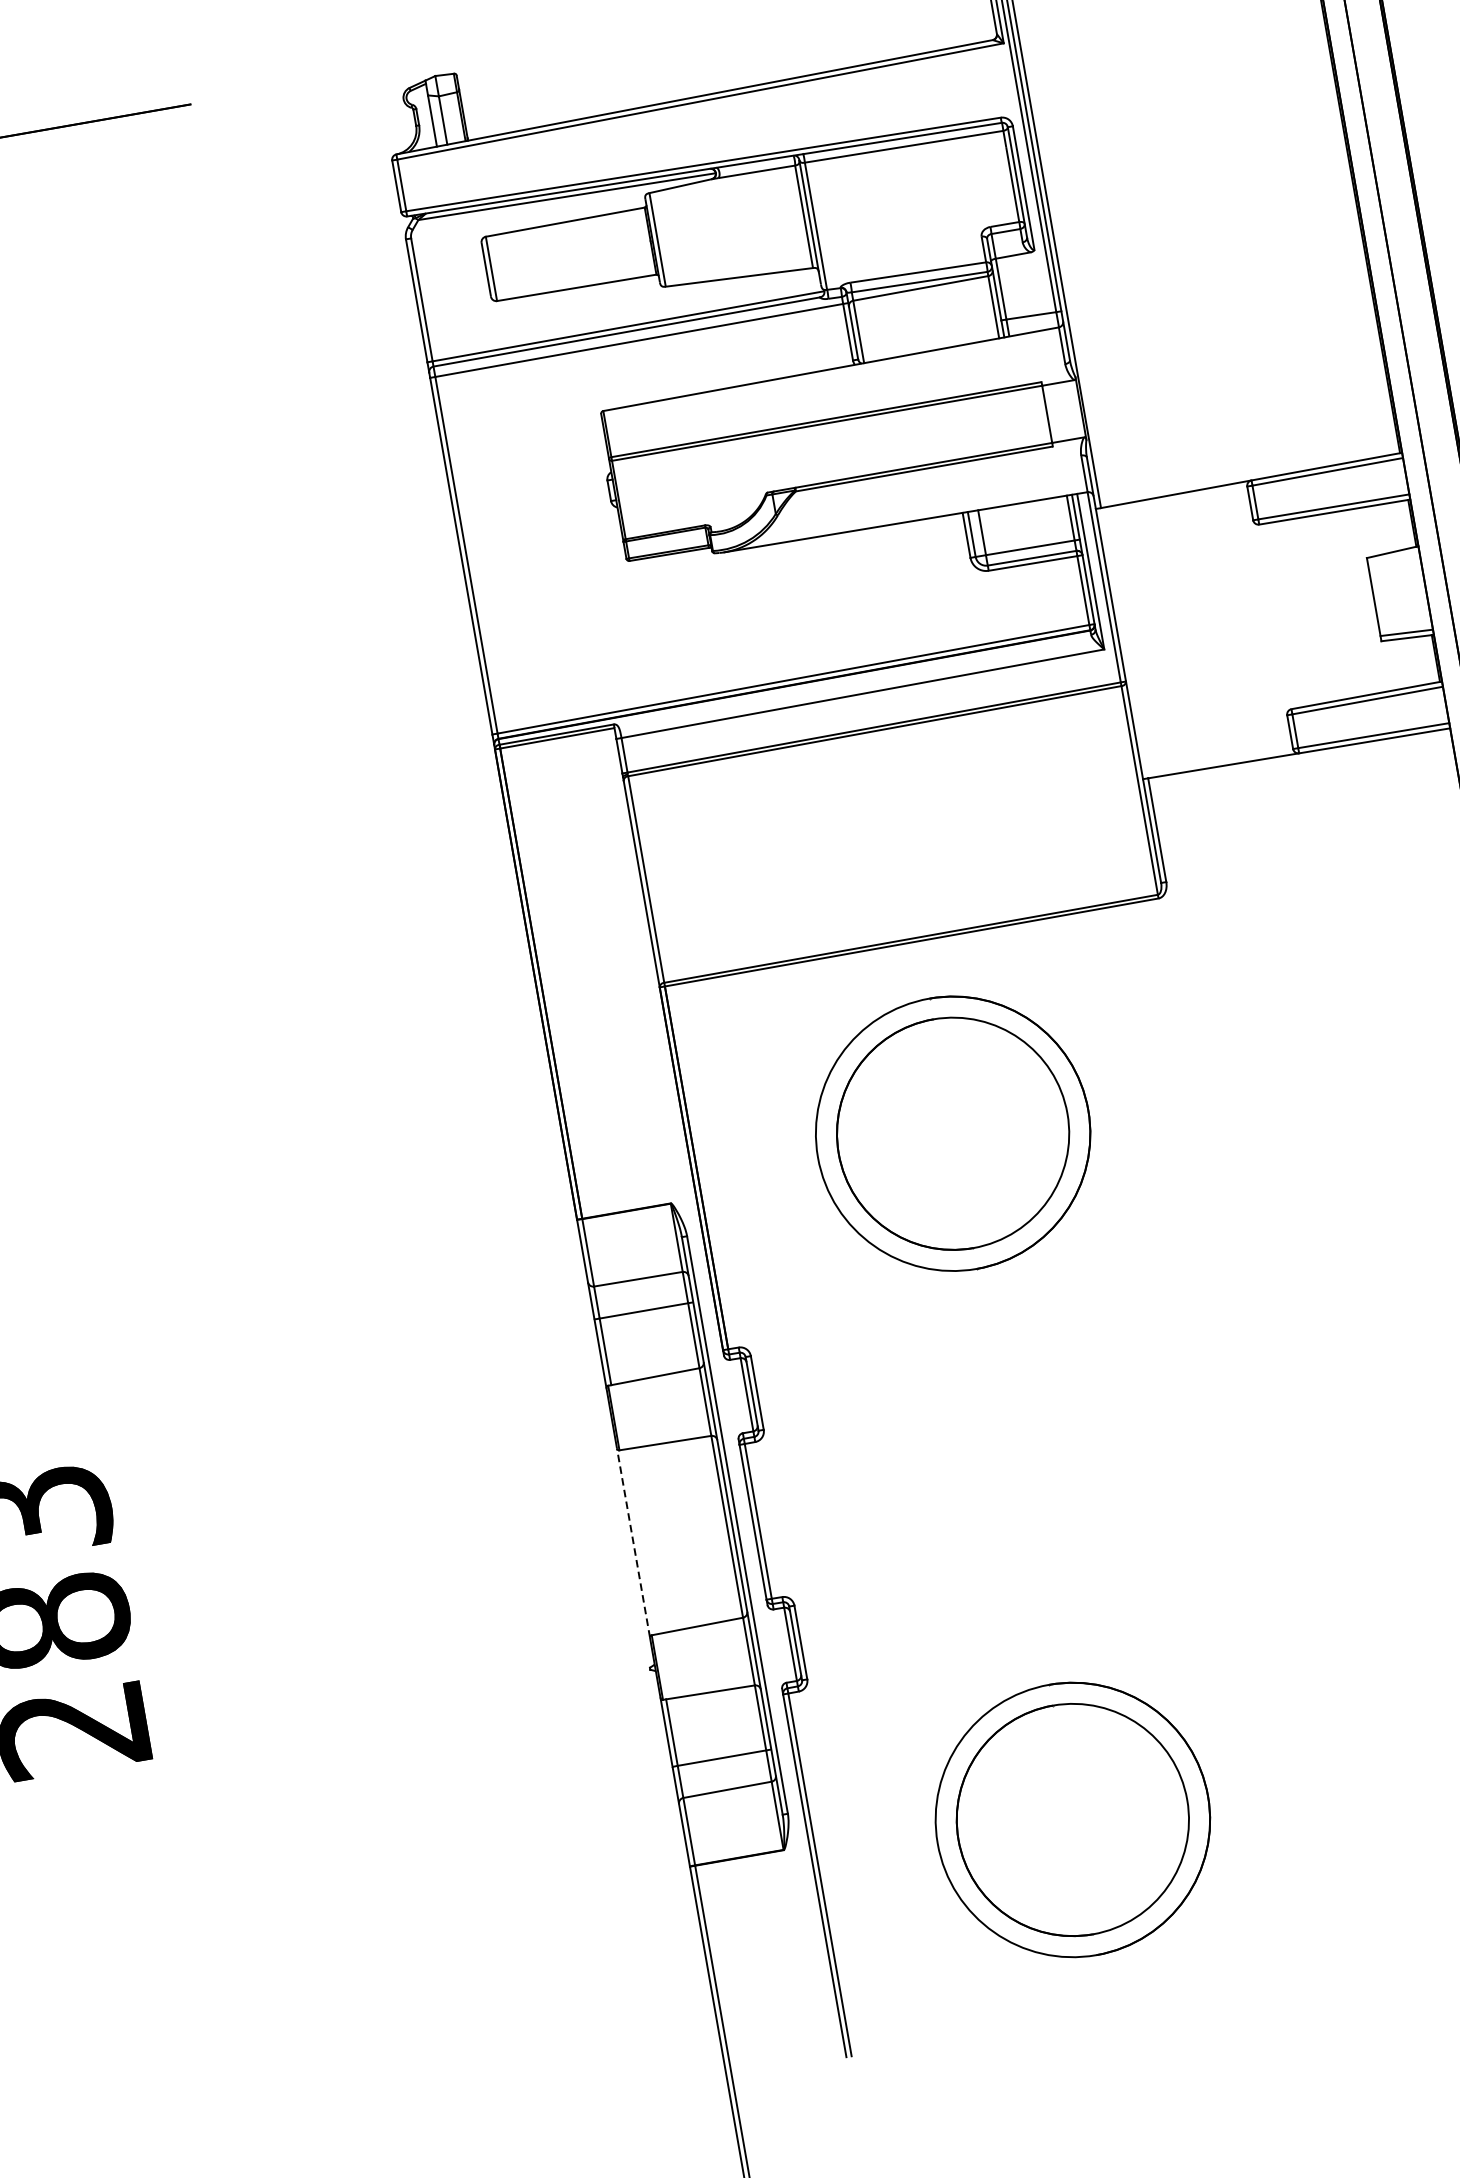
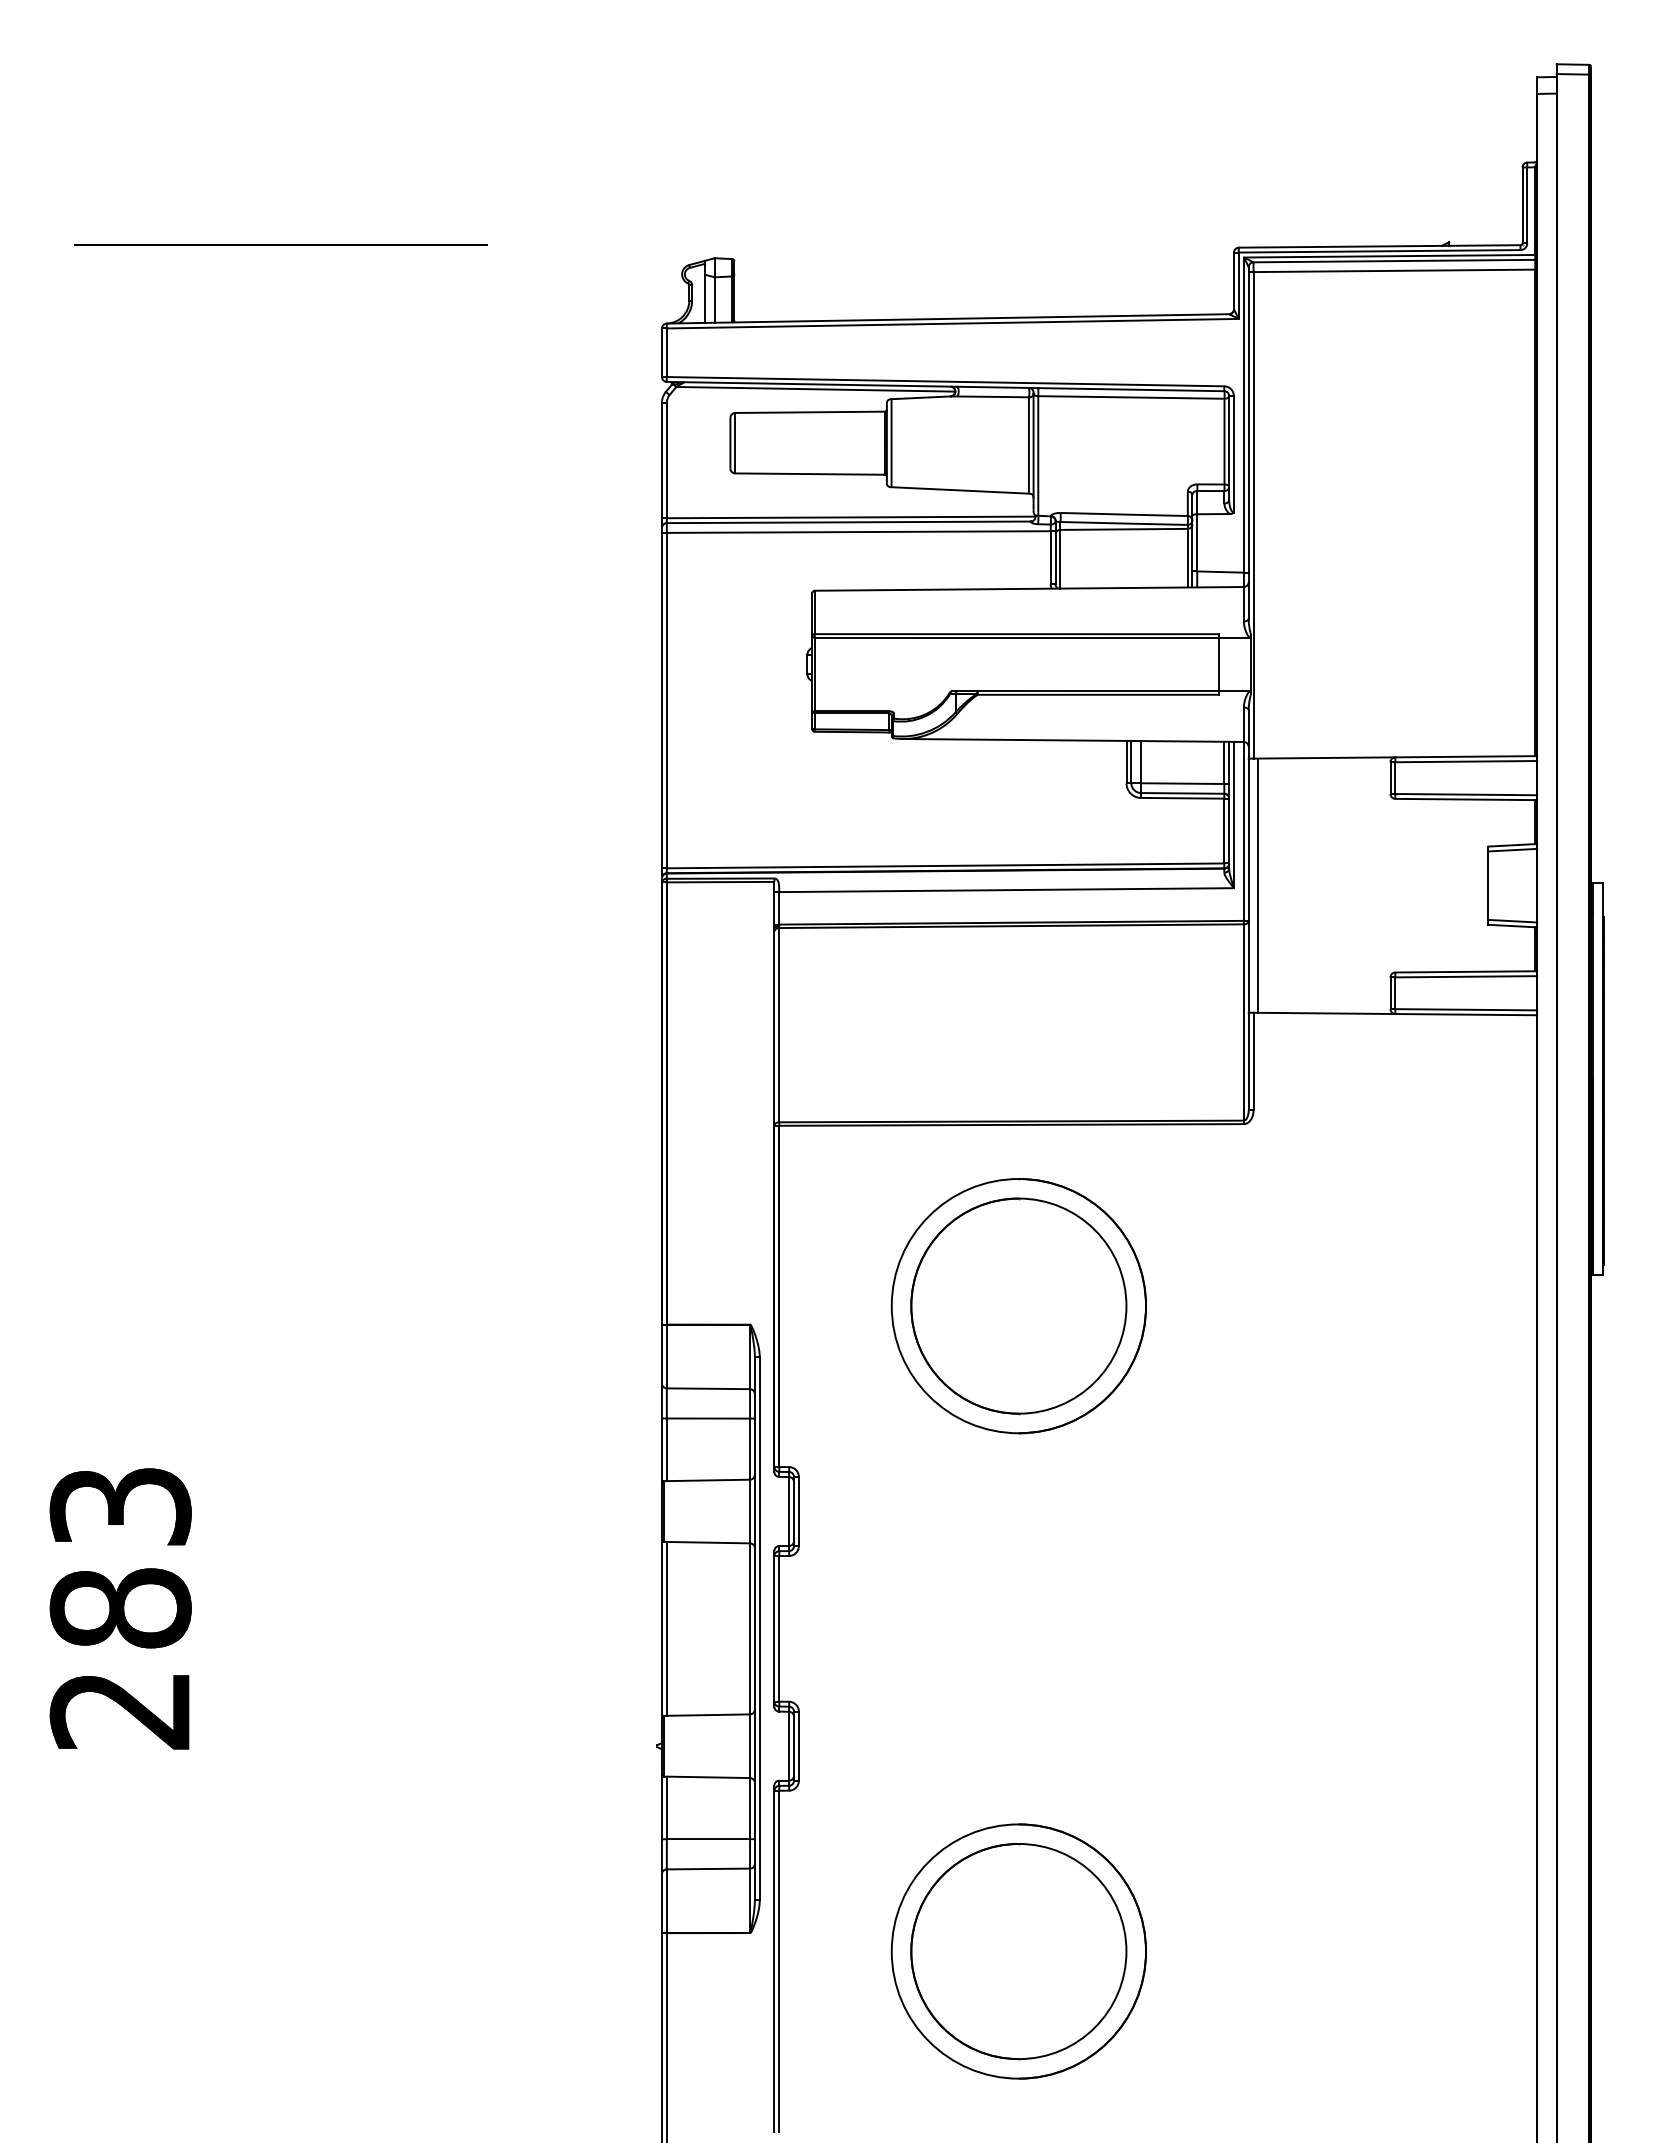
line: (1393, 556) -> (1512, 849), added
line: (1129, 642) -> (1258, 885), added
line: (638, 1541) -> (666, 1628), added
line: (632, 1542) -> (661, 1628), dashed -> solid

